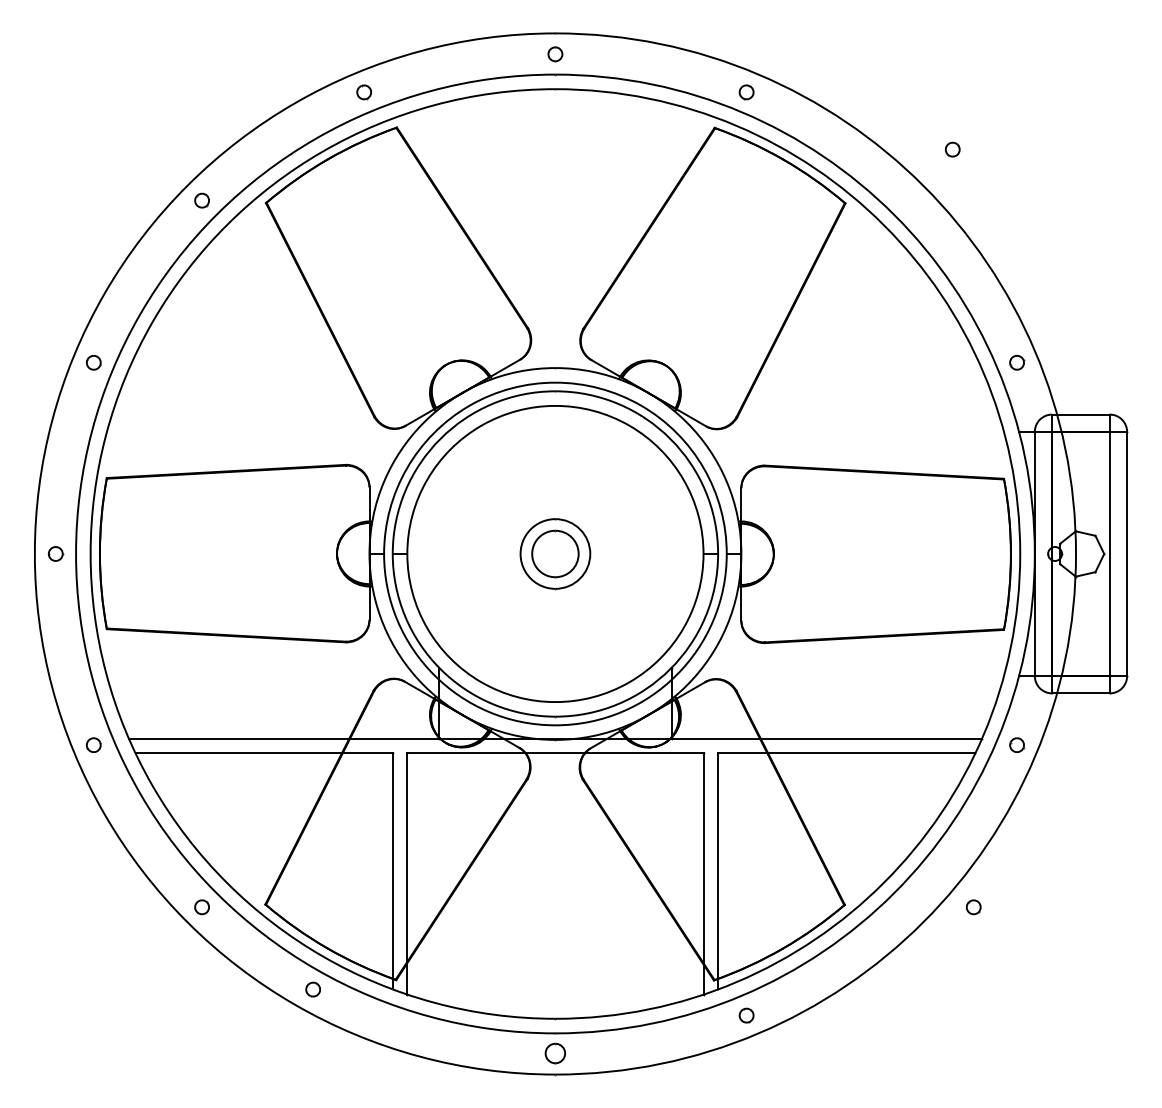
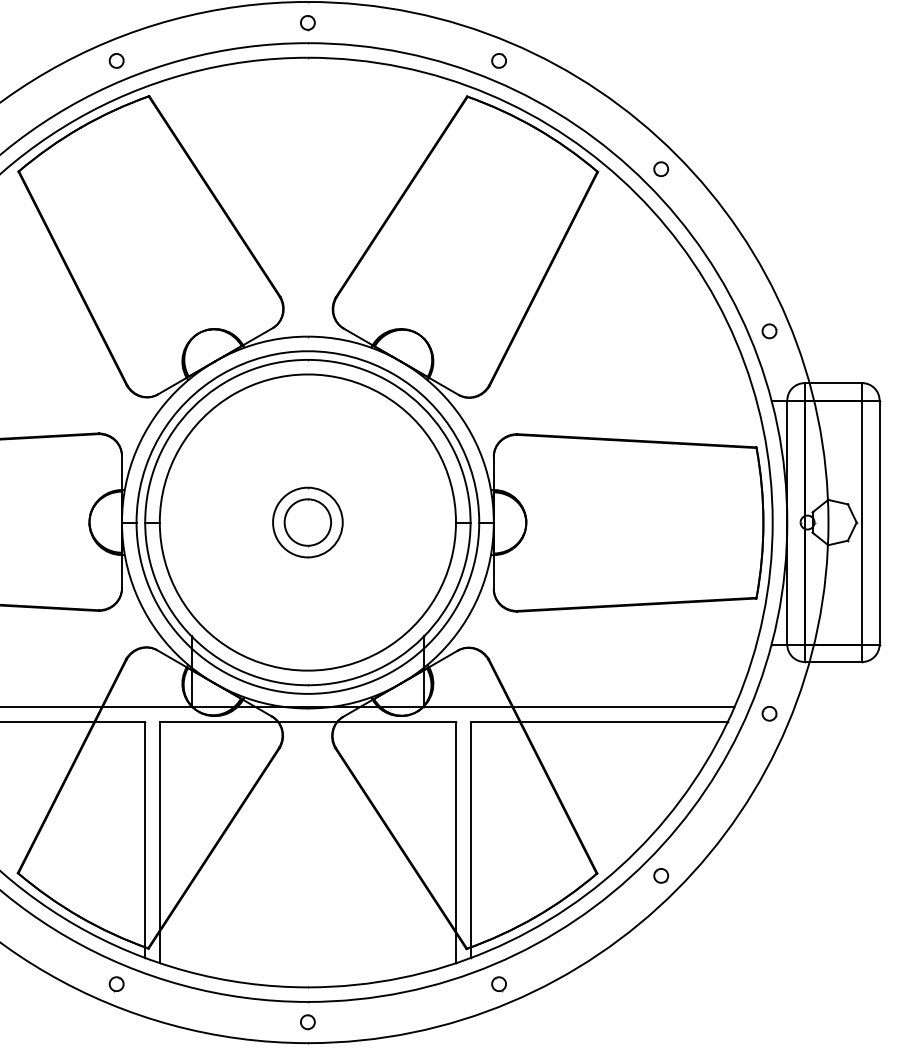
part: (952, 149) -> (660, 169), moved
part: (973, 907) -> (660, 876), moved
part: (312, 989) -> (115, 984), moved
part: (555, 1053) -> (307, 1022), size x0.71

